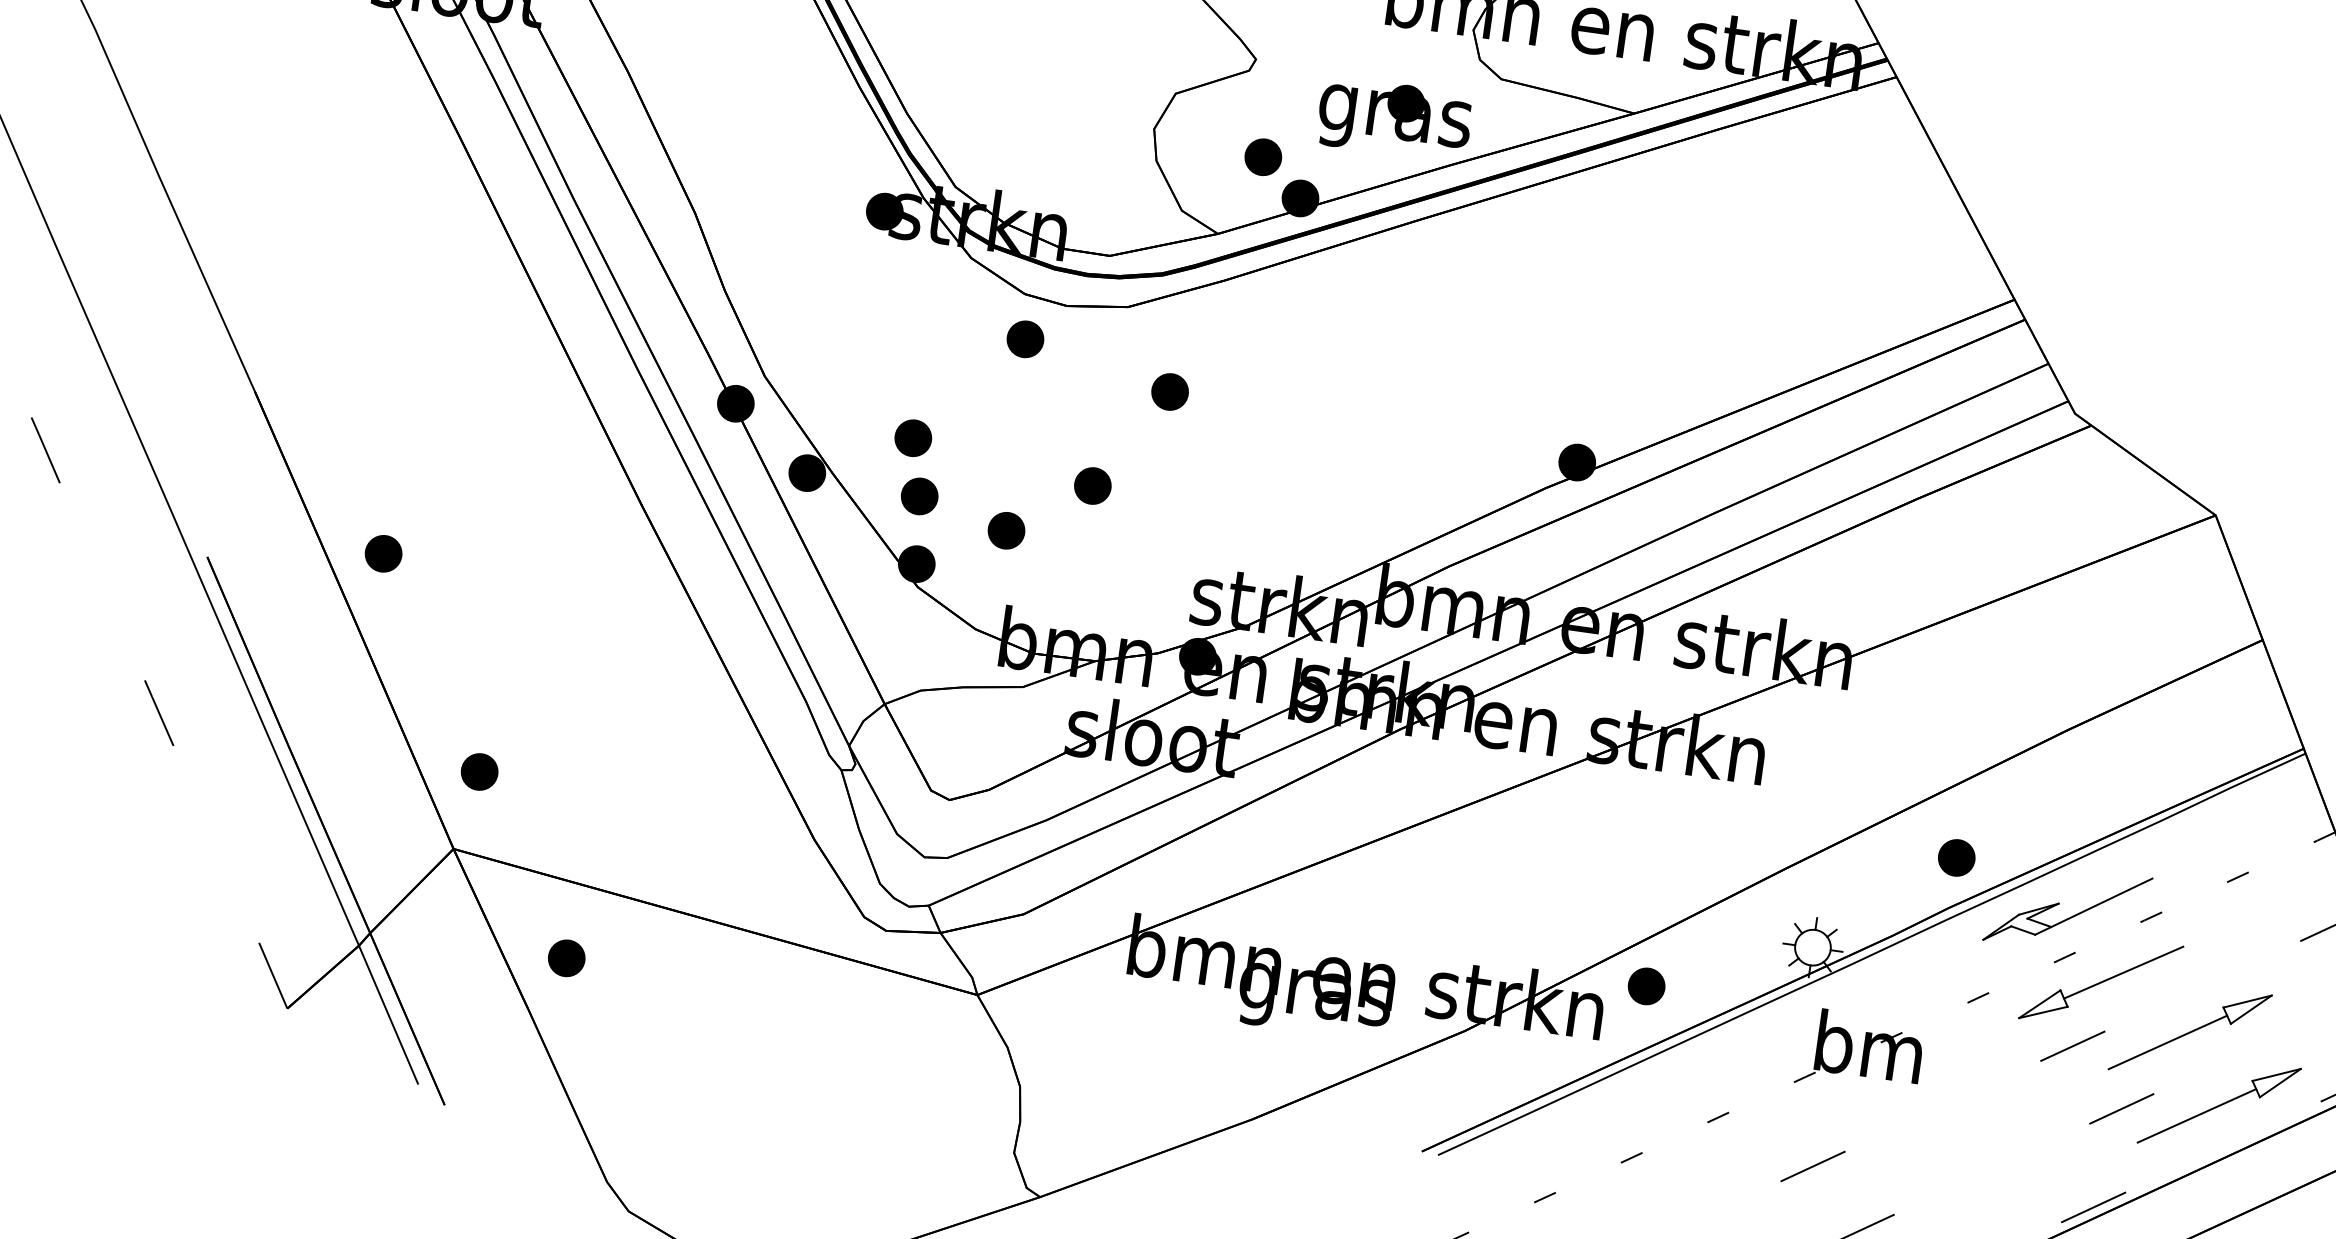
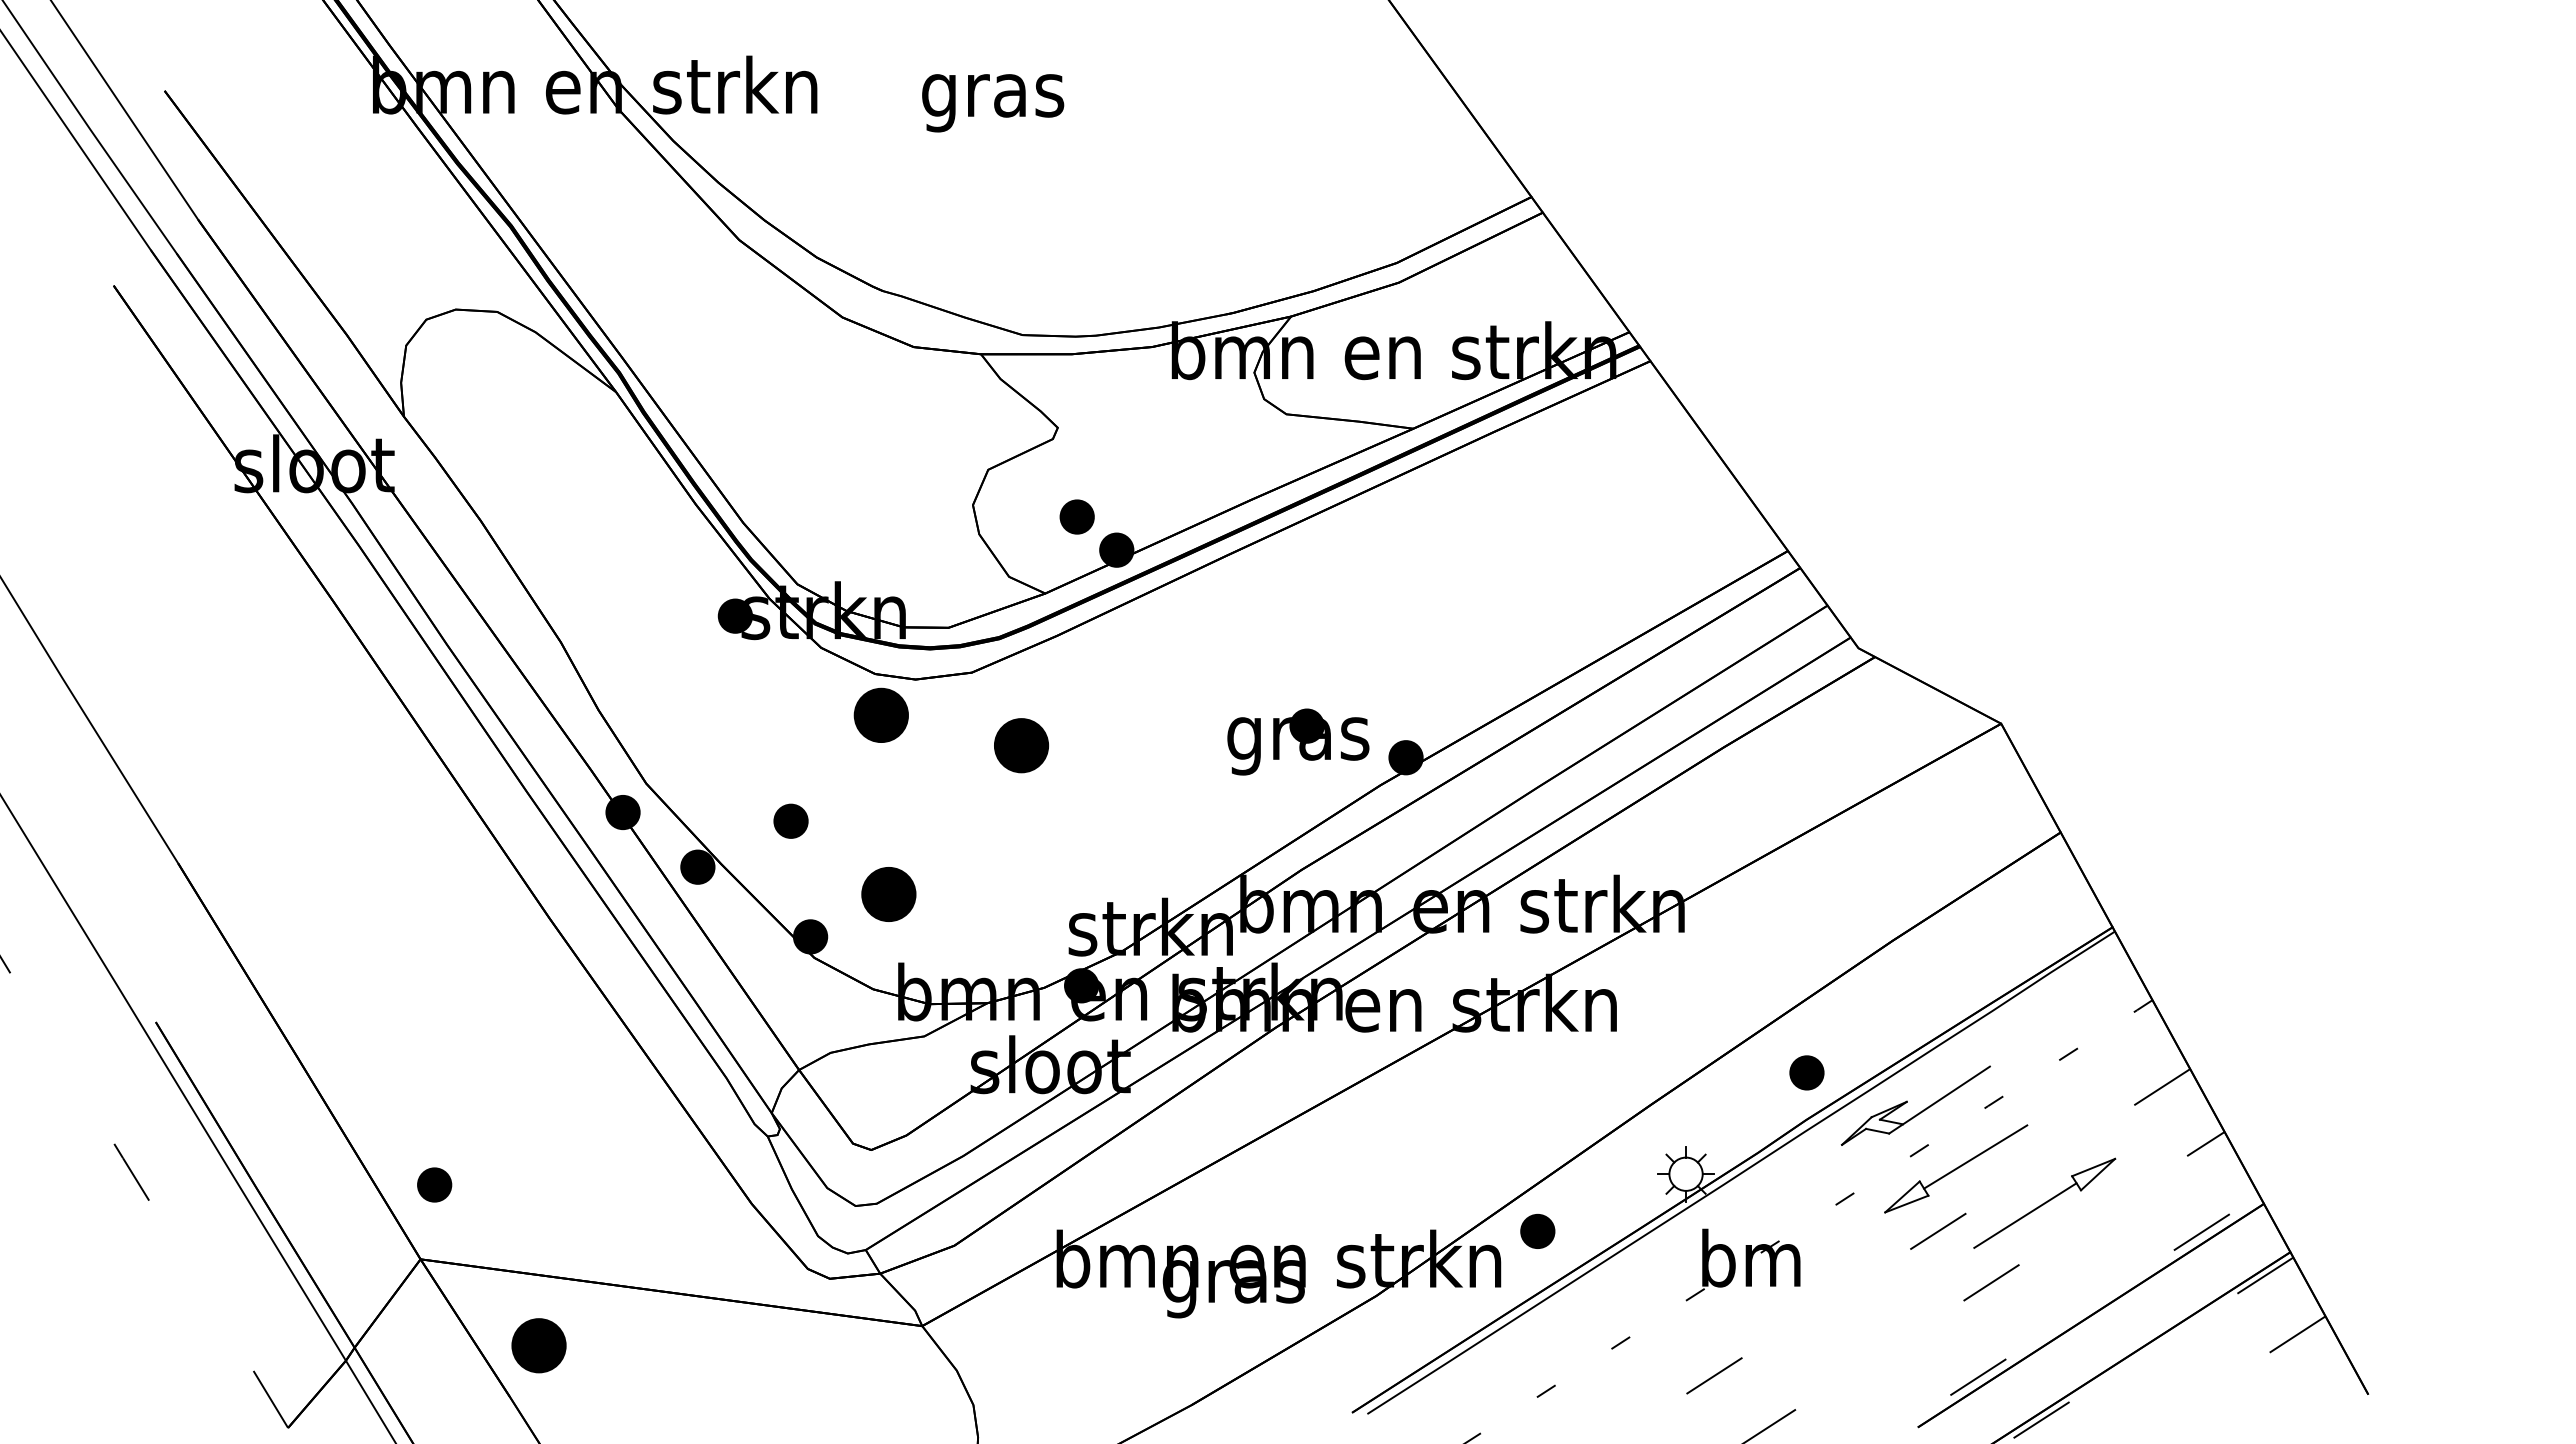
part: (1394, 118) -> (1298, 741), moved
part: (1025, 339) -> (881, 715), size x1.6
part: (1170, 390) -> (1021, 744), size x1.6
part: (1092, 485) -> (962, 841), removed
part: (918, 495) -> (803, 873), removed
part: (1006, 530) -> (888, 894), size x1.6
part: (383, 552) -> (317, 995), removed
part: (566, 957) -> (538, 1344), size x1.6
part: (2218, 1104) -> (2080, 1266), removed

